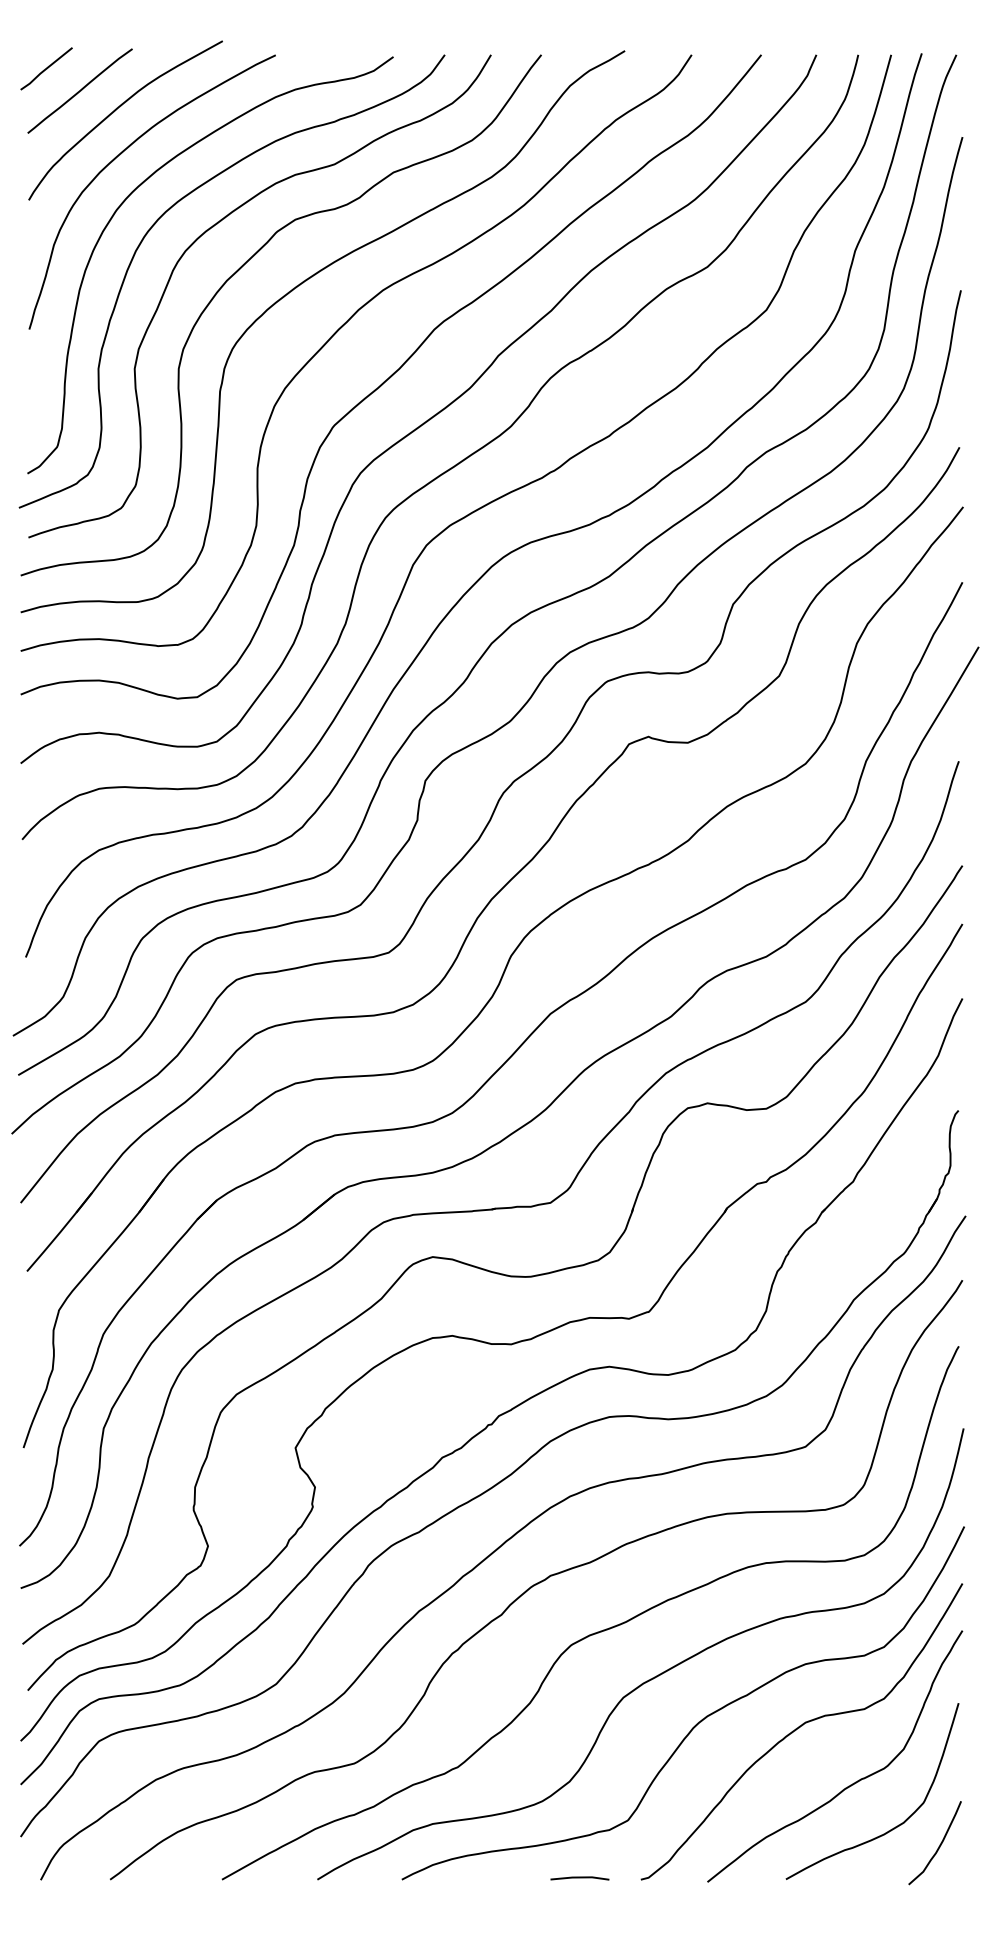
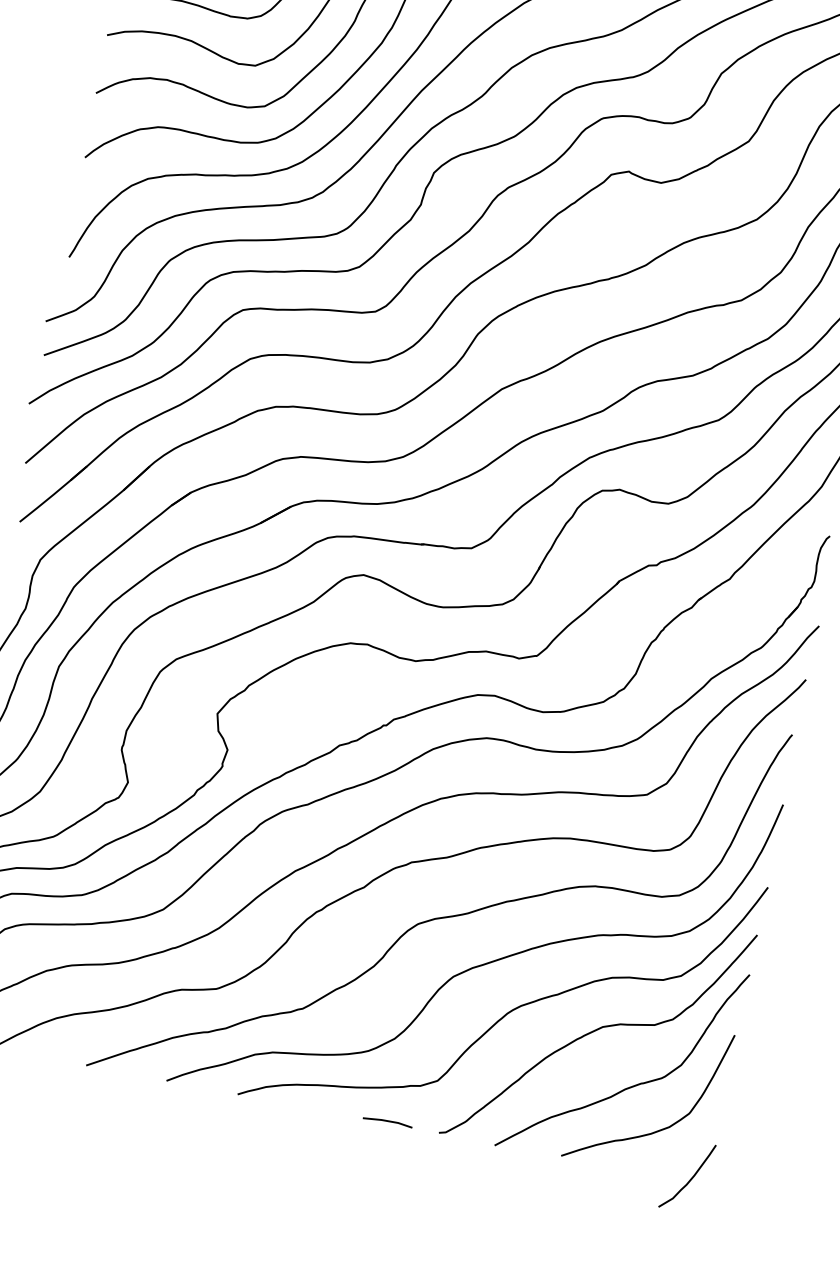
curve: (938, 1846) -> (689, 1179), moved

